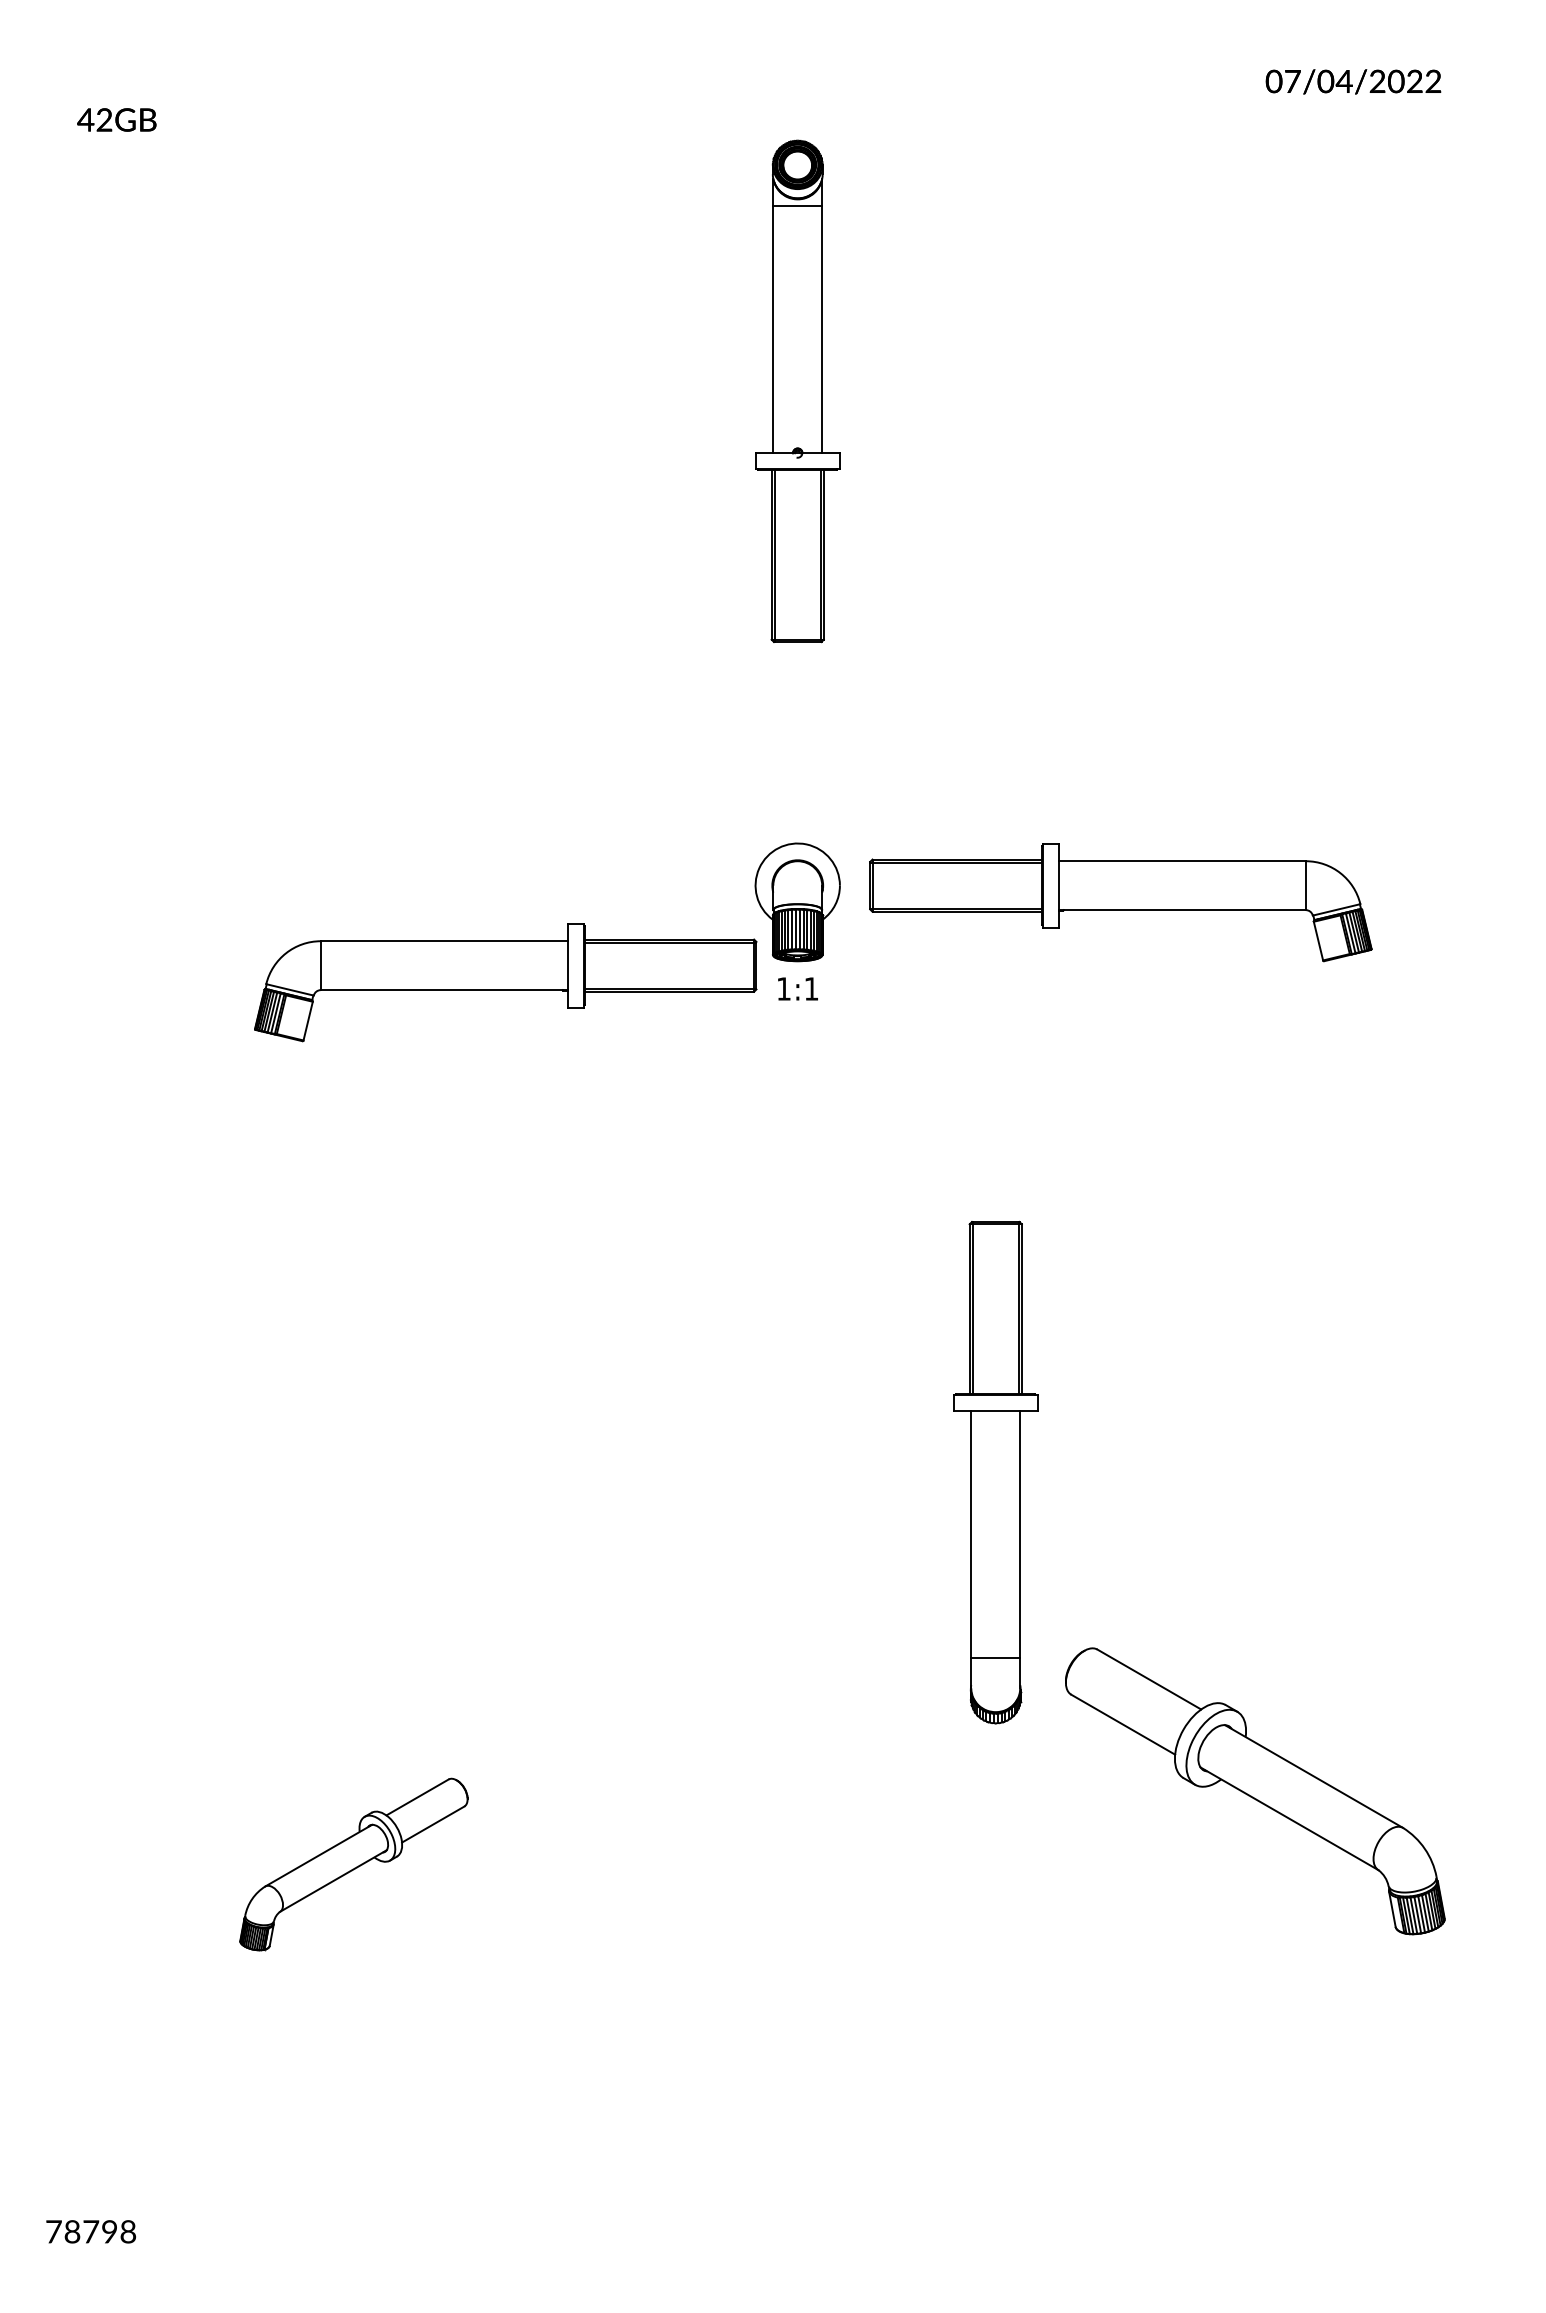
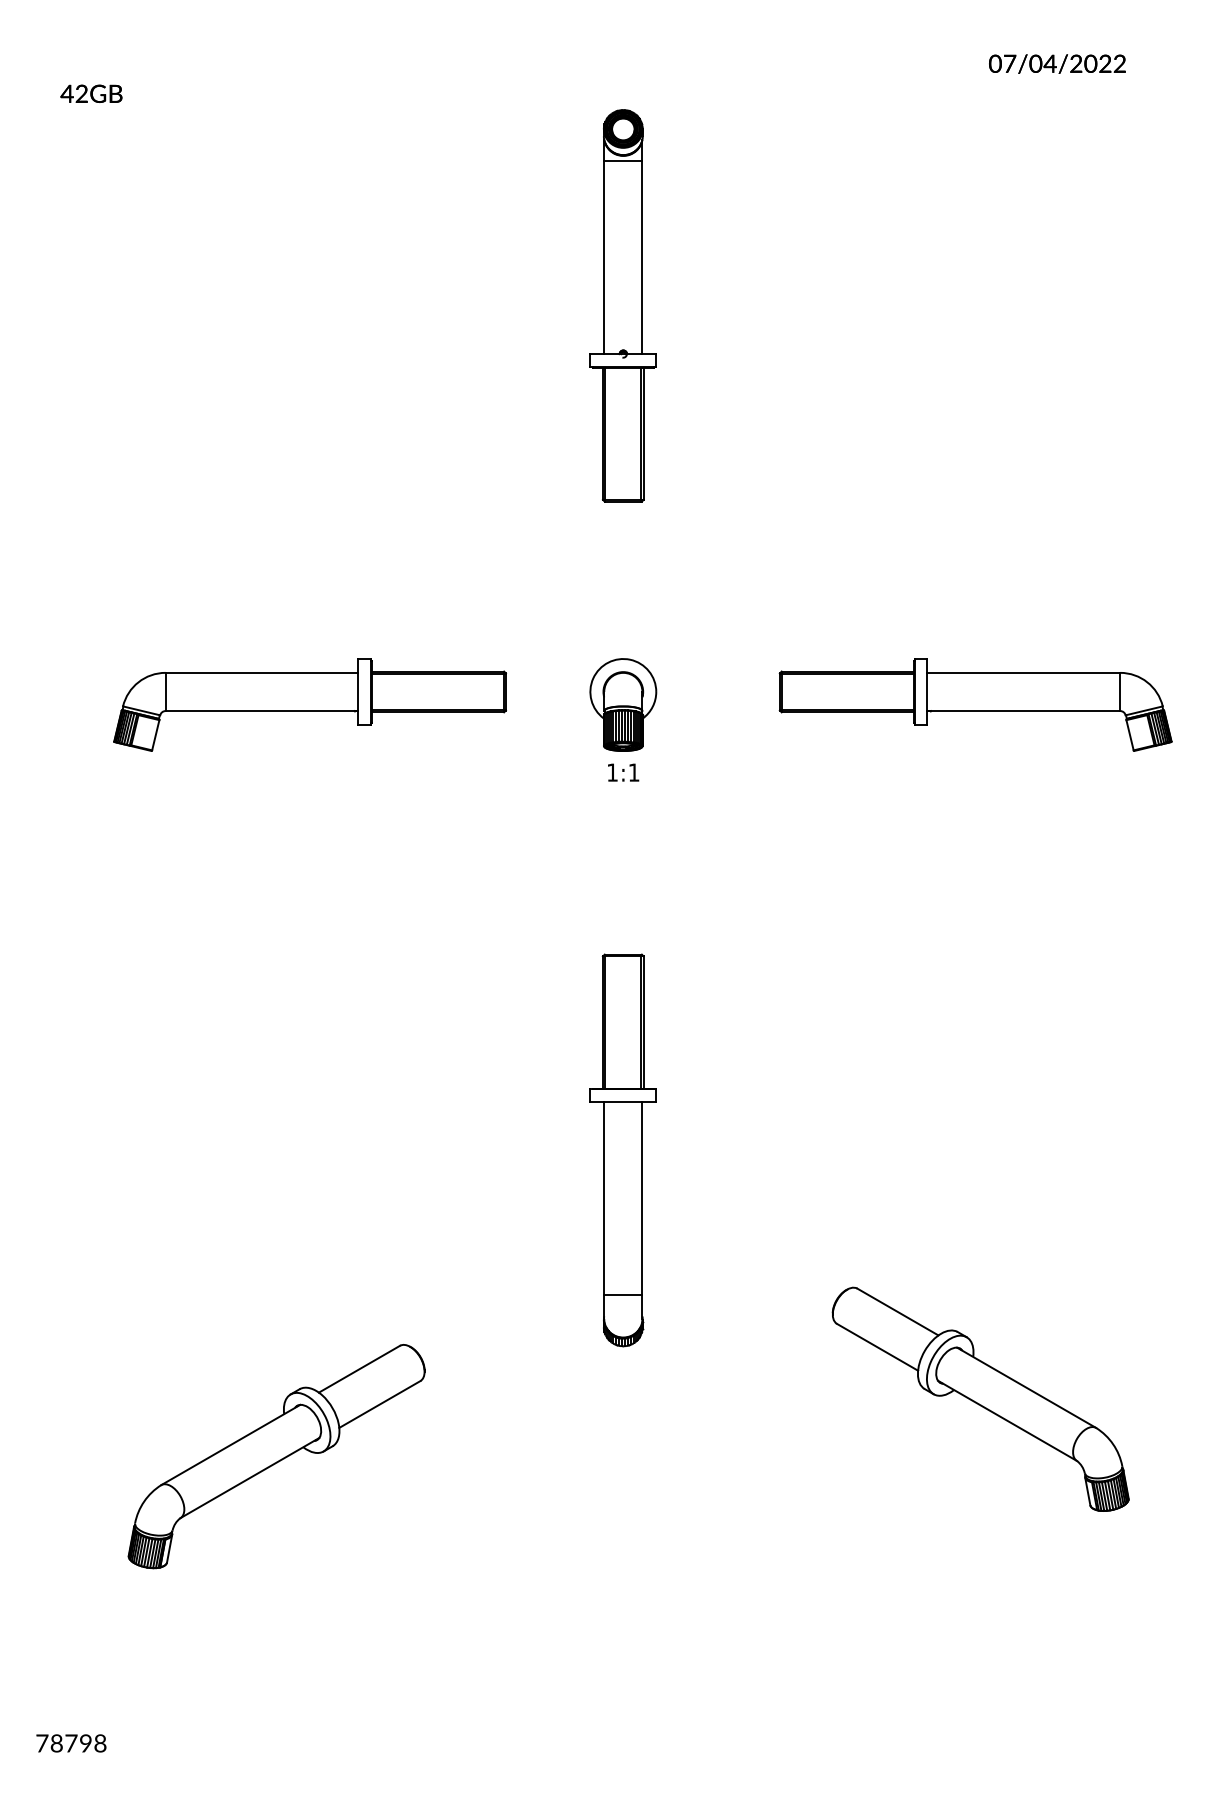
part: (1120, 902) -> (975, 705), moved
part: (505, 982) -> (309, 705), moved
part: (995, 1472) -> (623, 1150), moved
part: (353, 1864) -> (276, 1456), size x1.67

